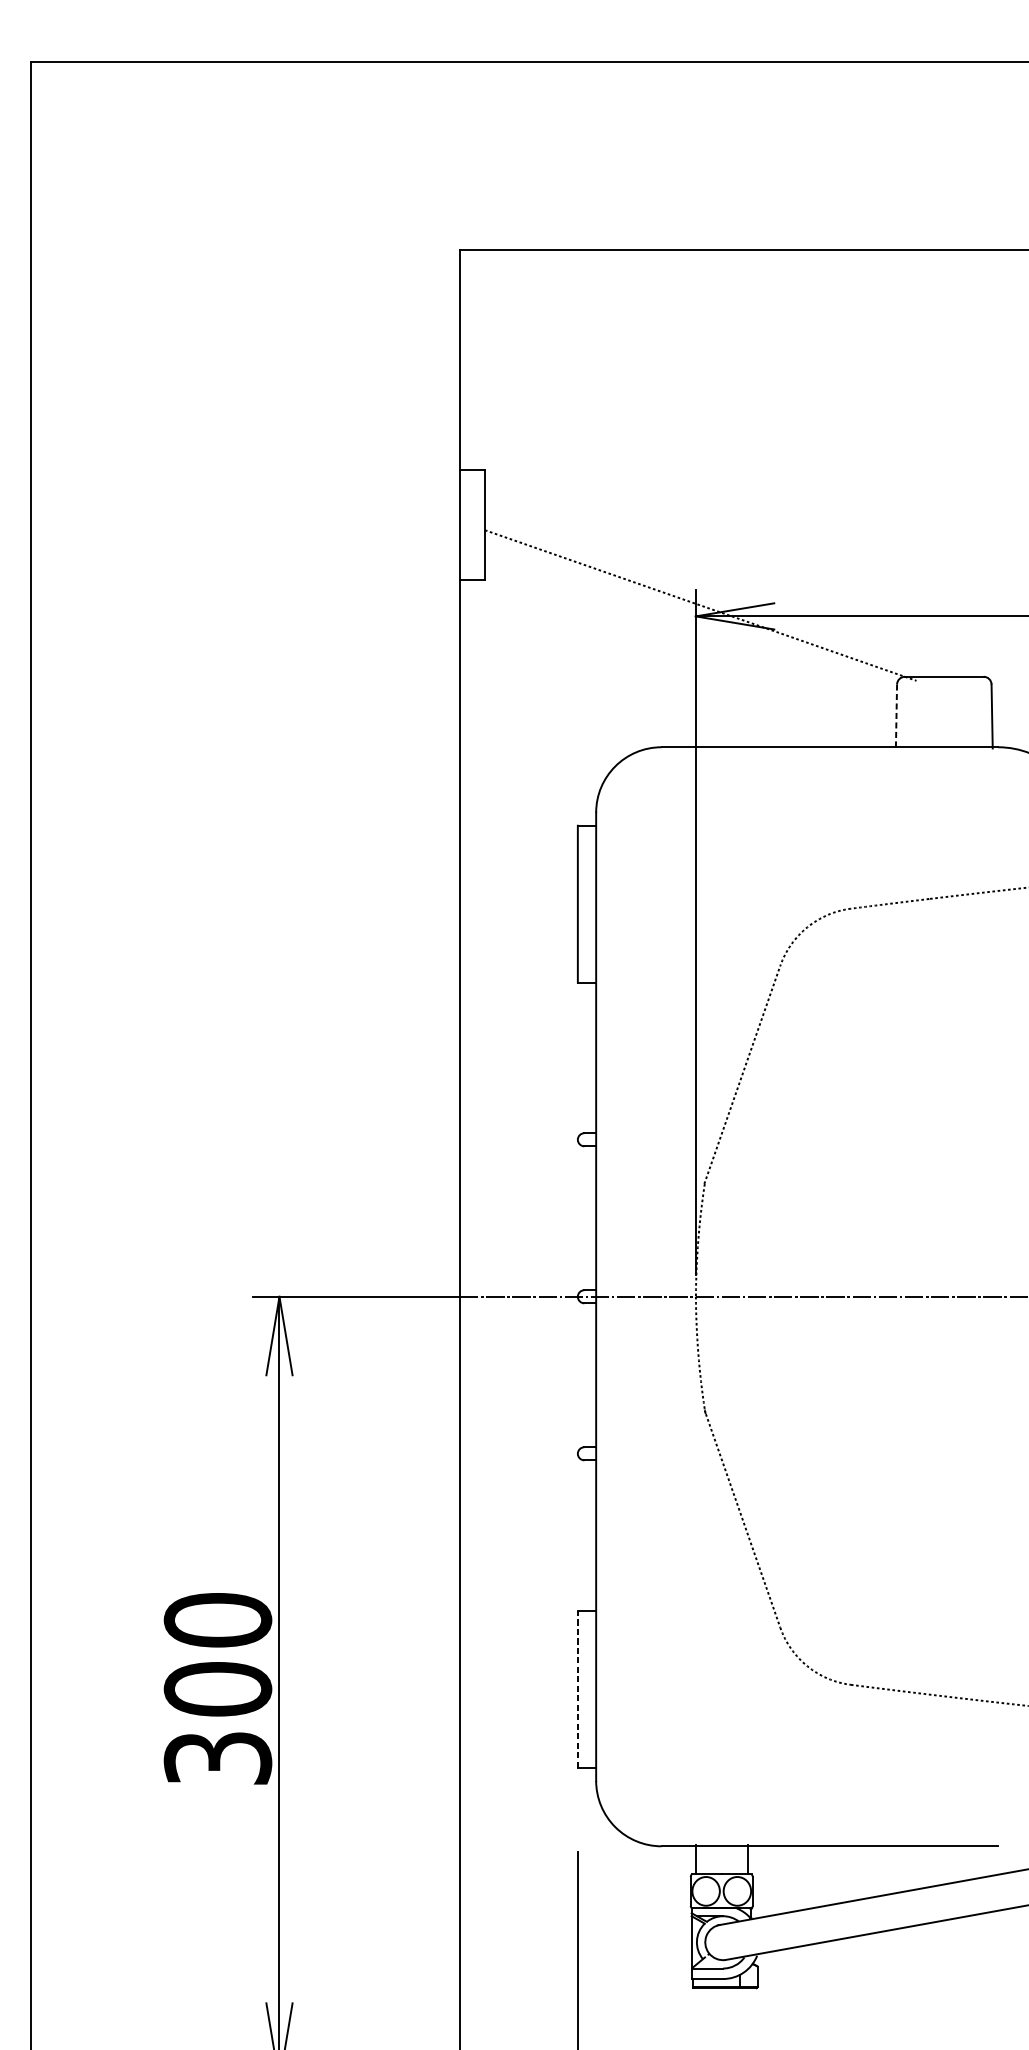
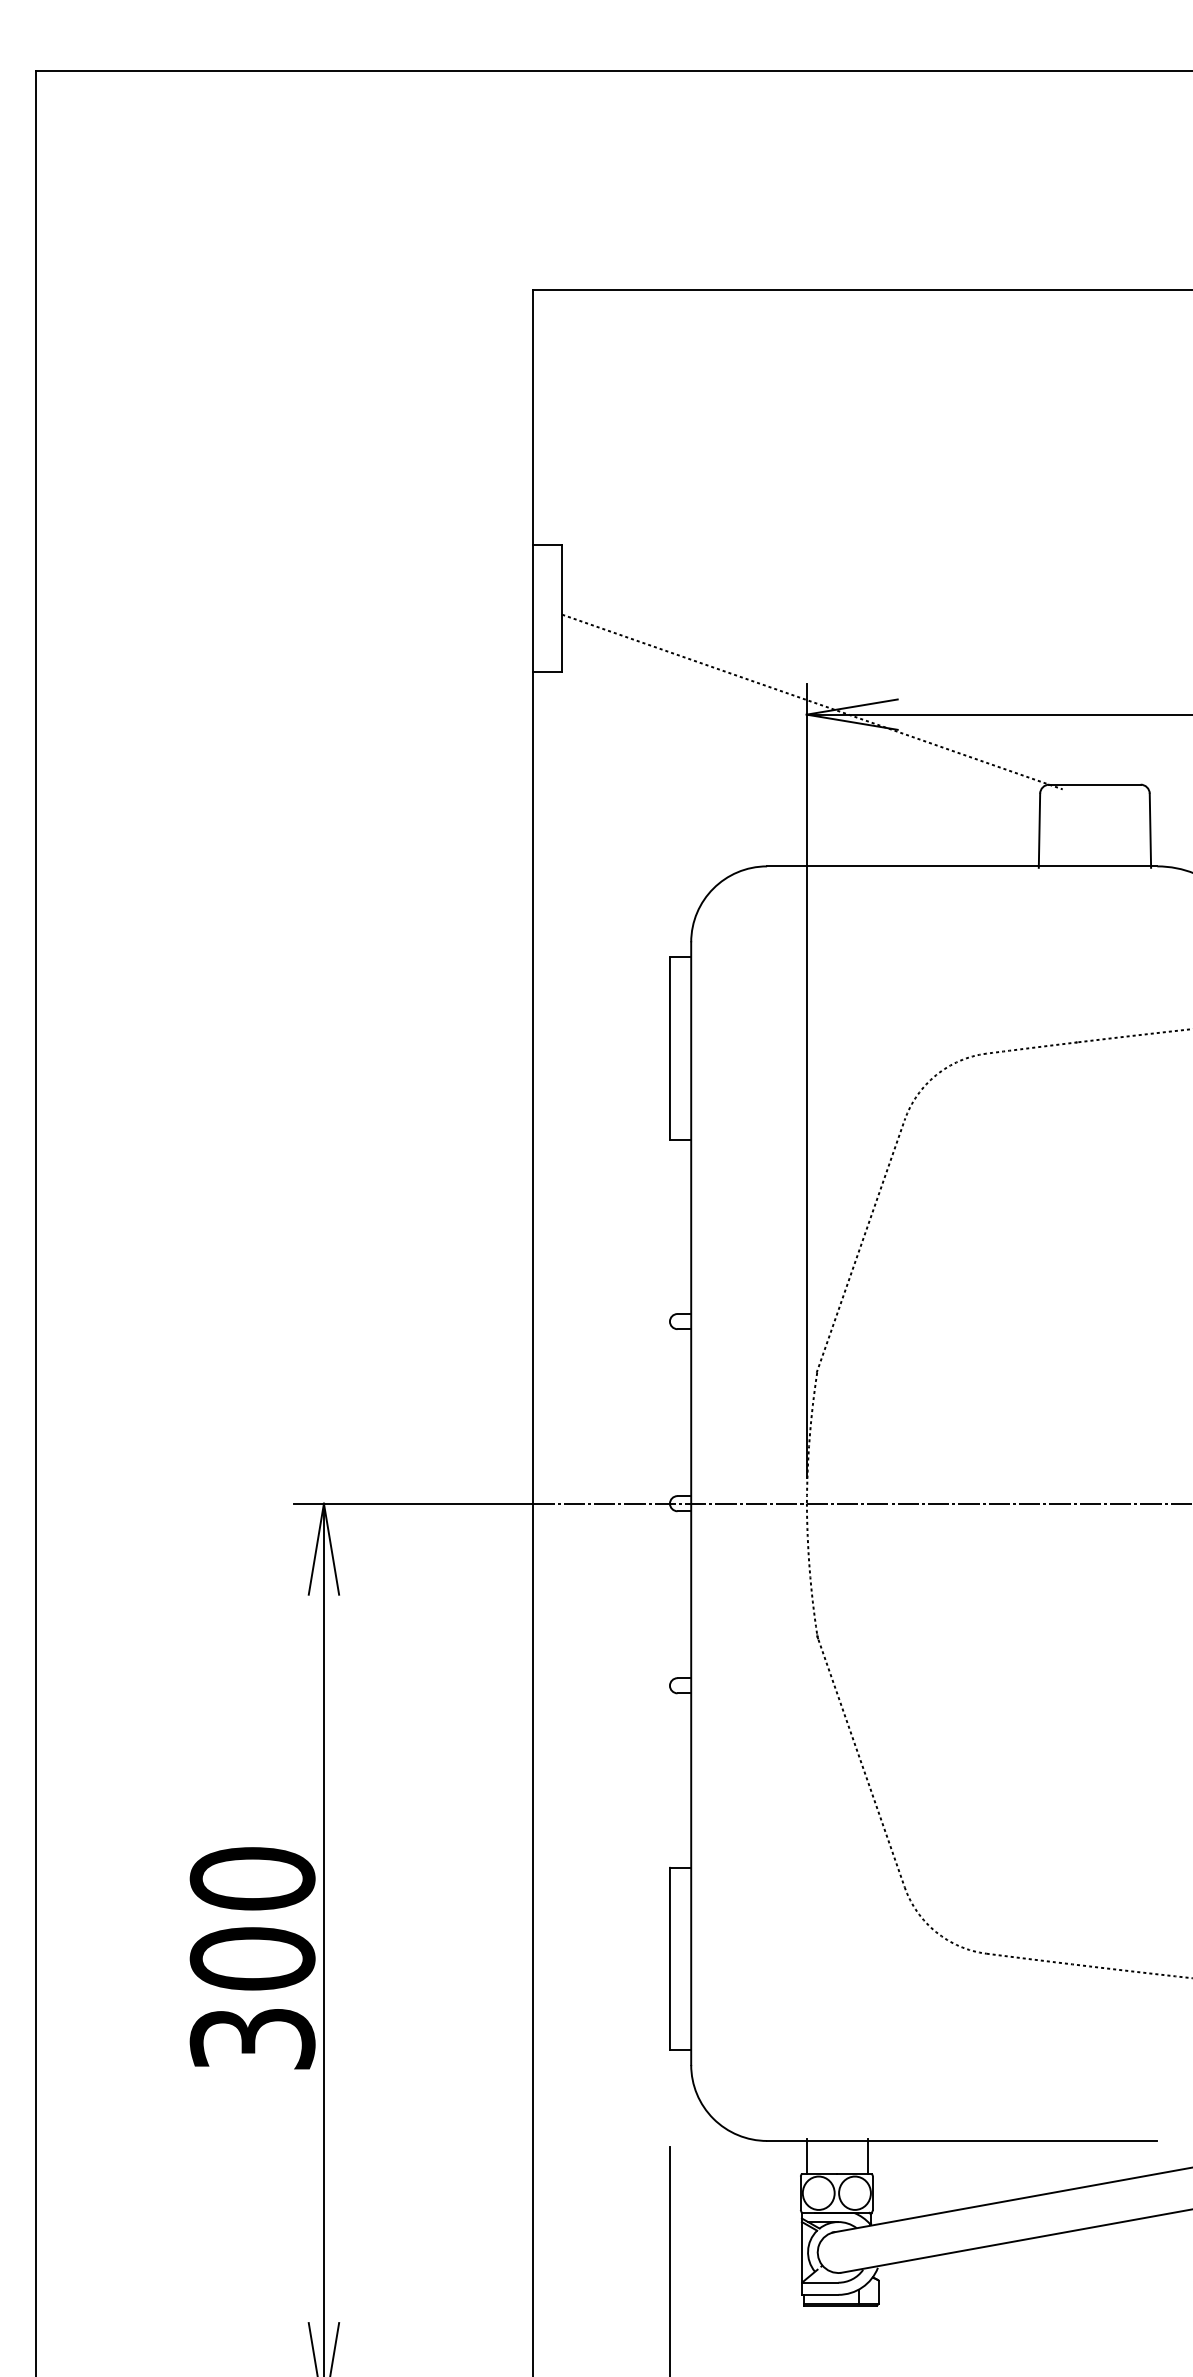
line: (896, 717) -> (1039, 831), dashed -> solid
line: (577, 1688) -> (669, 1958), dashed -> solid

